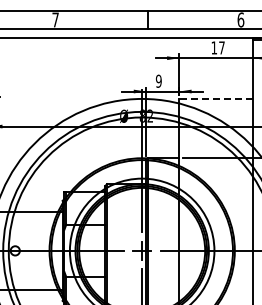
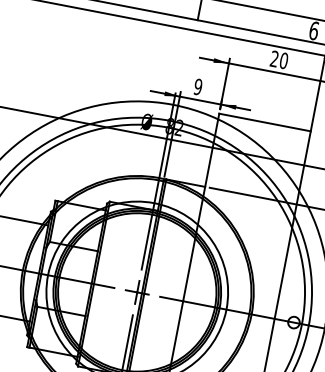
text: (217, 47) -> (278, 59), 17 -> 20
line: (215, 98) -> (264, 121), dashed -> solid

